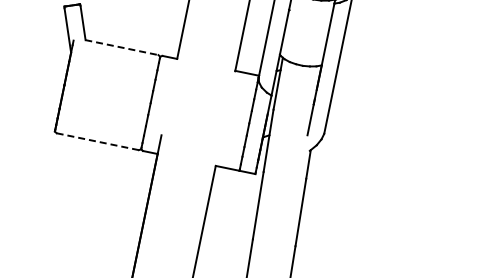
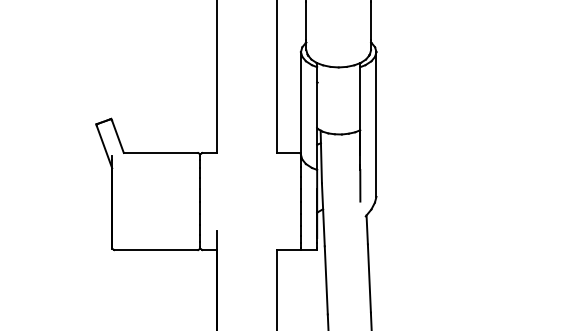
line: (122, 48) -> (161, 153), dashed -> solid
line: (97, 142) -> (156, 250), dashed -> solid

